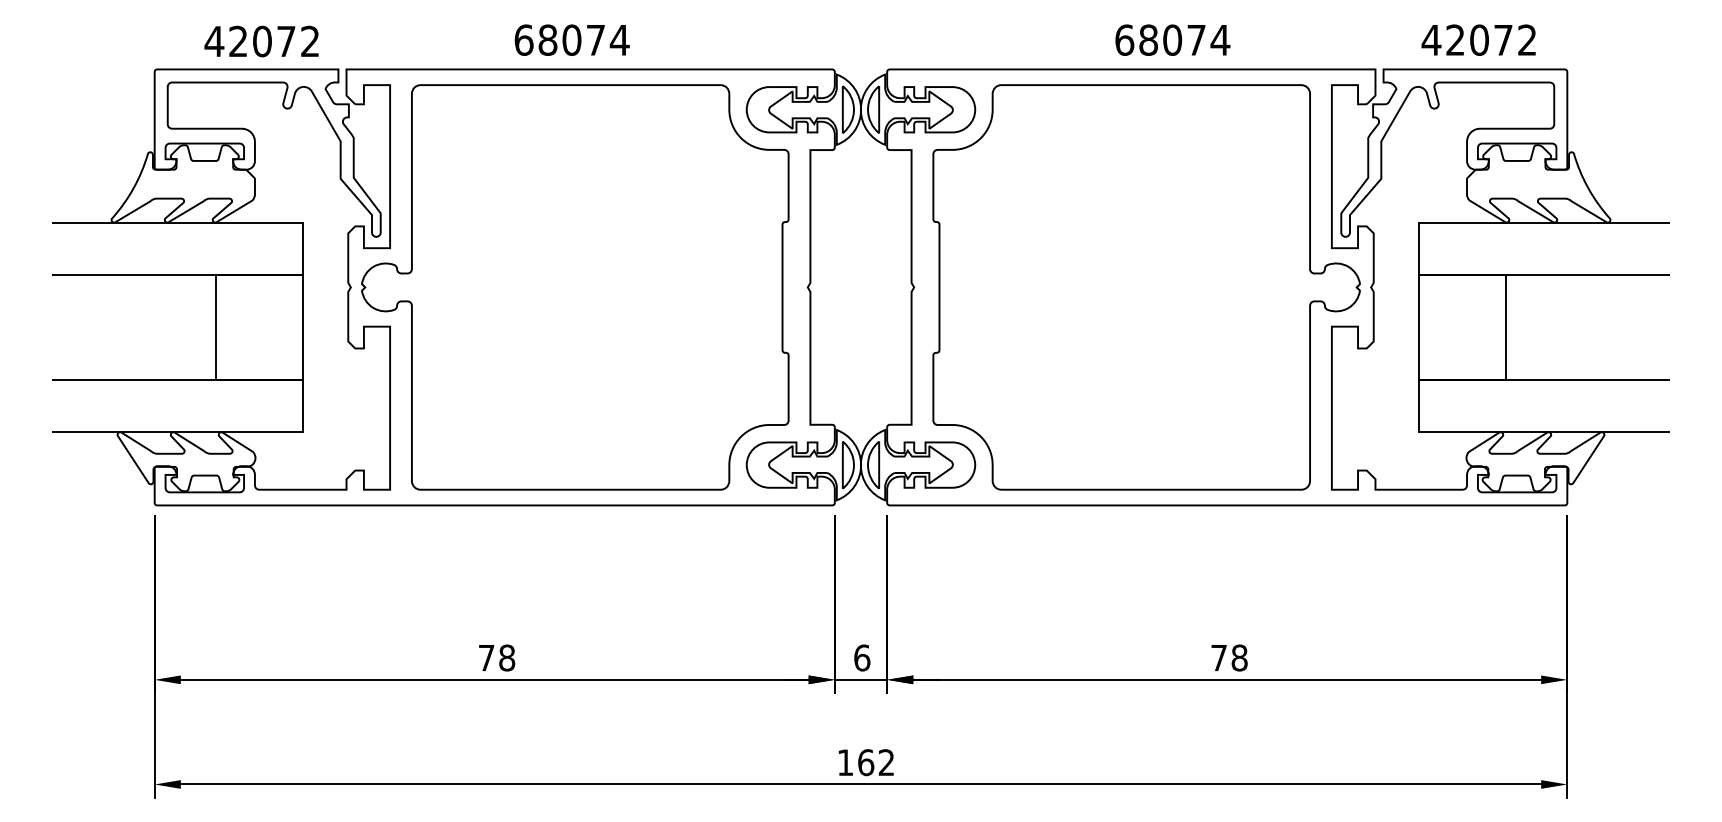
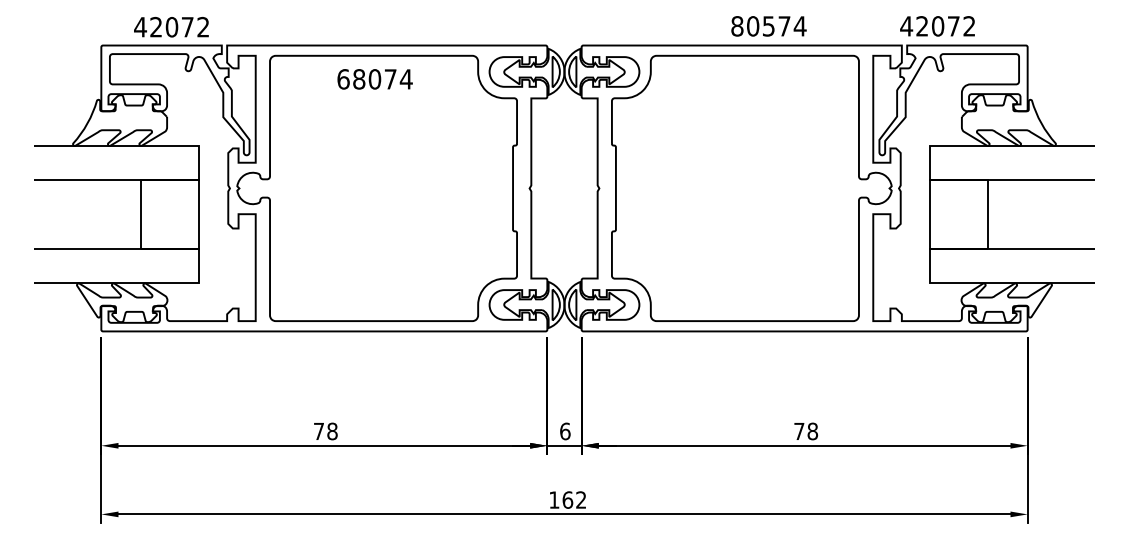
text: (571, 40) -> (374, 79), moved
text: (1147, 40) -> (752, 26), 68074 -> 80574
text: (1478, 40) -> (937, 26), moved

